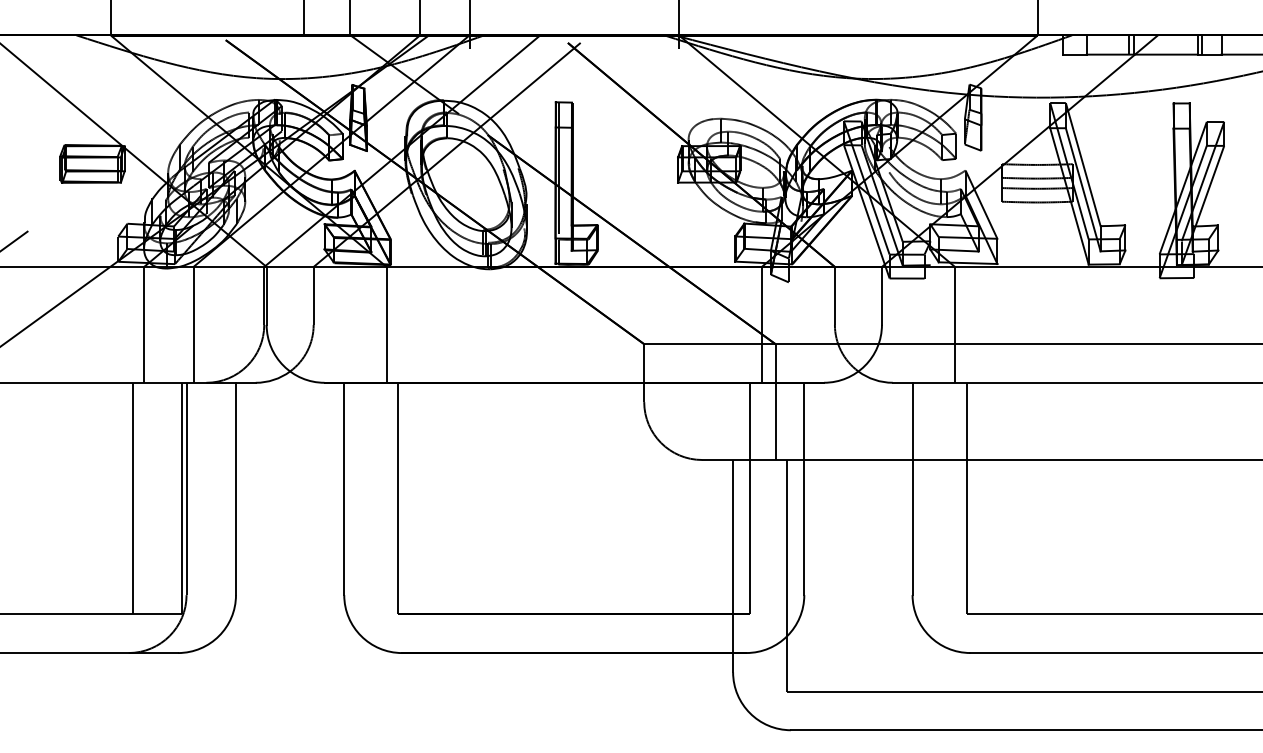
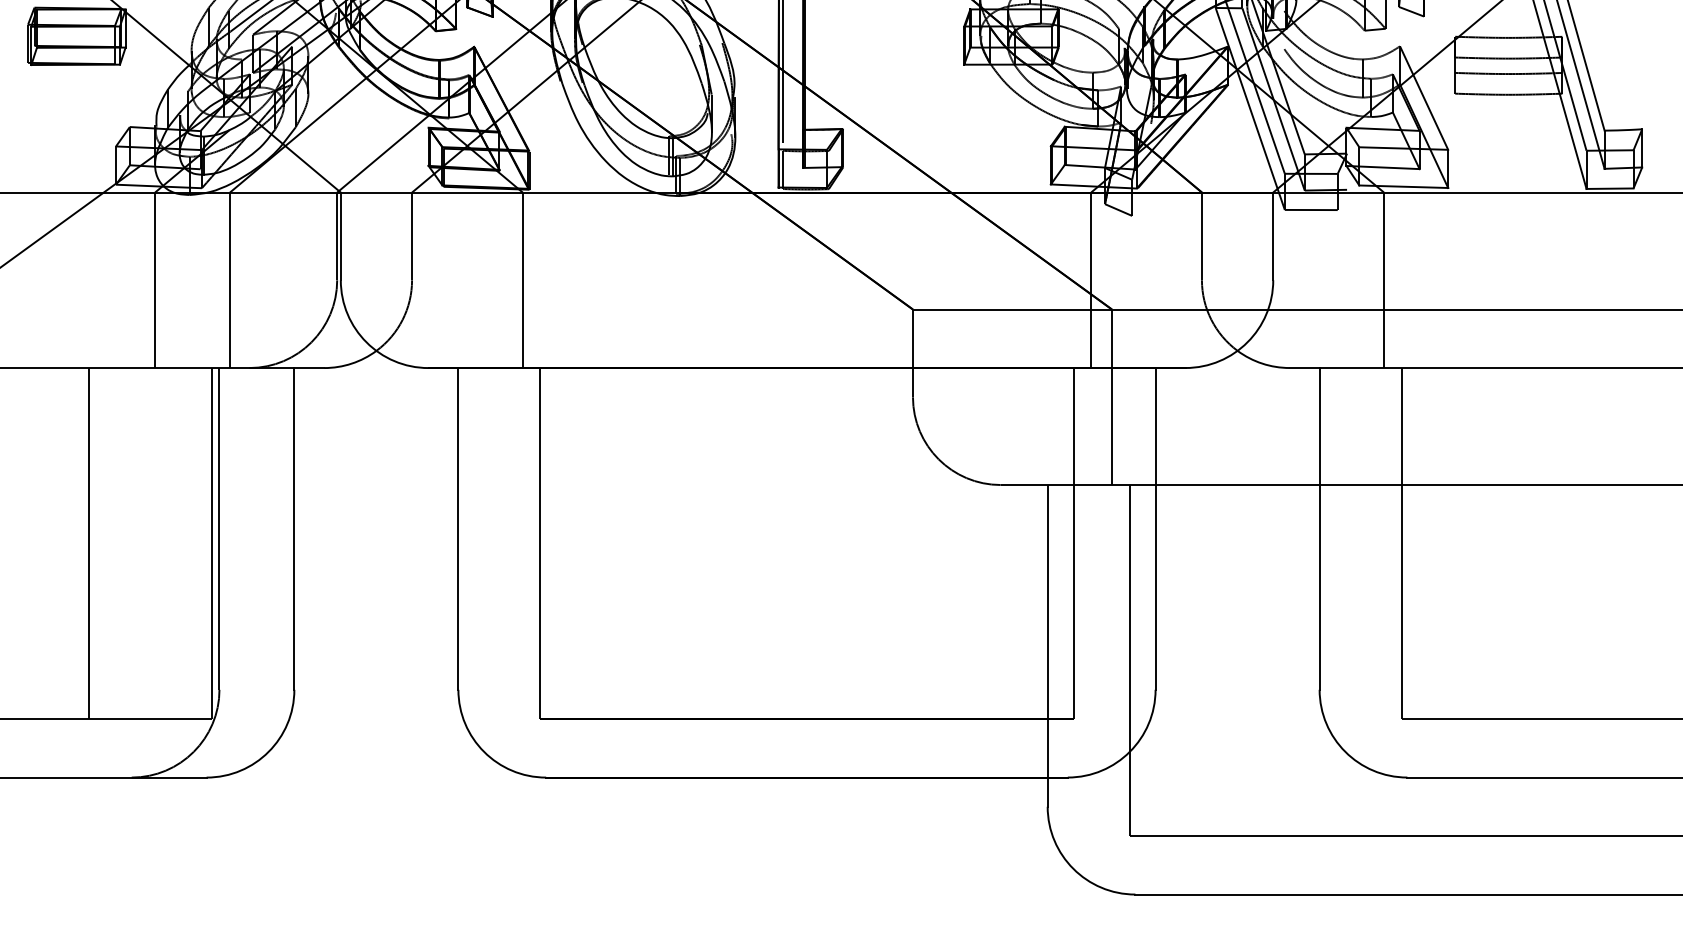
line: (132, 498) -> (89, 543), moved

